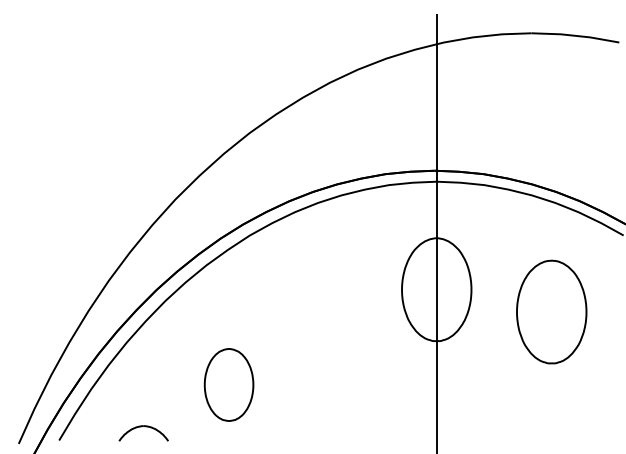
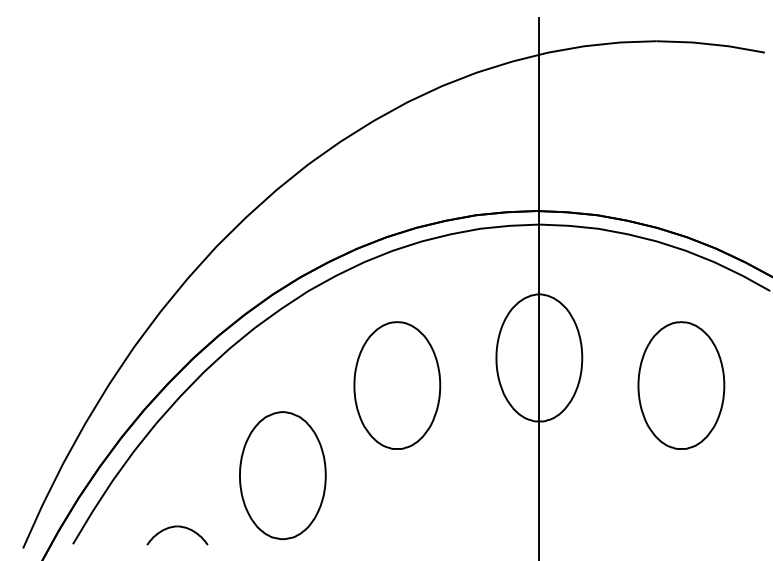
part: (321, 311) -> (396, 384), added
part: (228, 384) -> (282, 475), size x1.43

